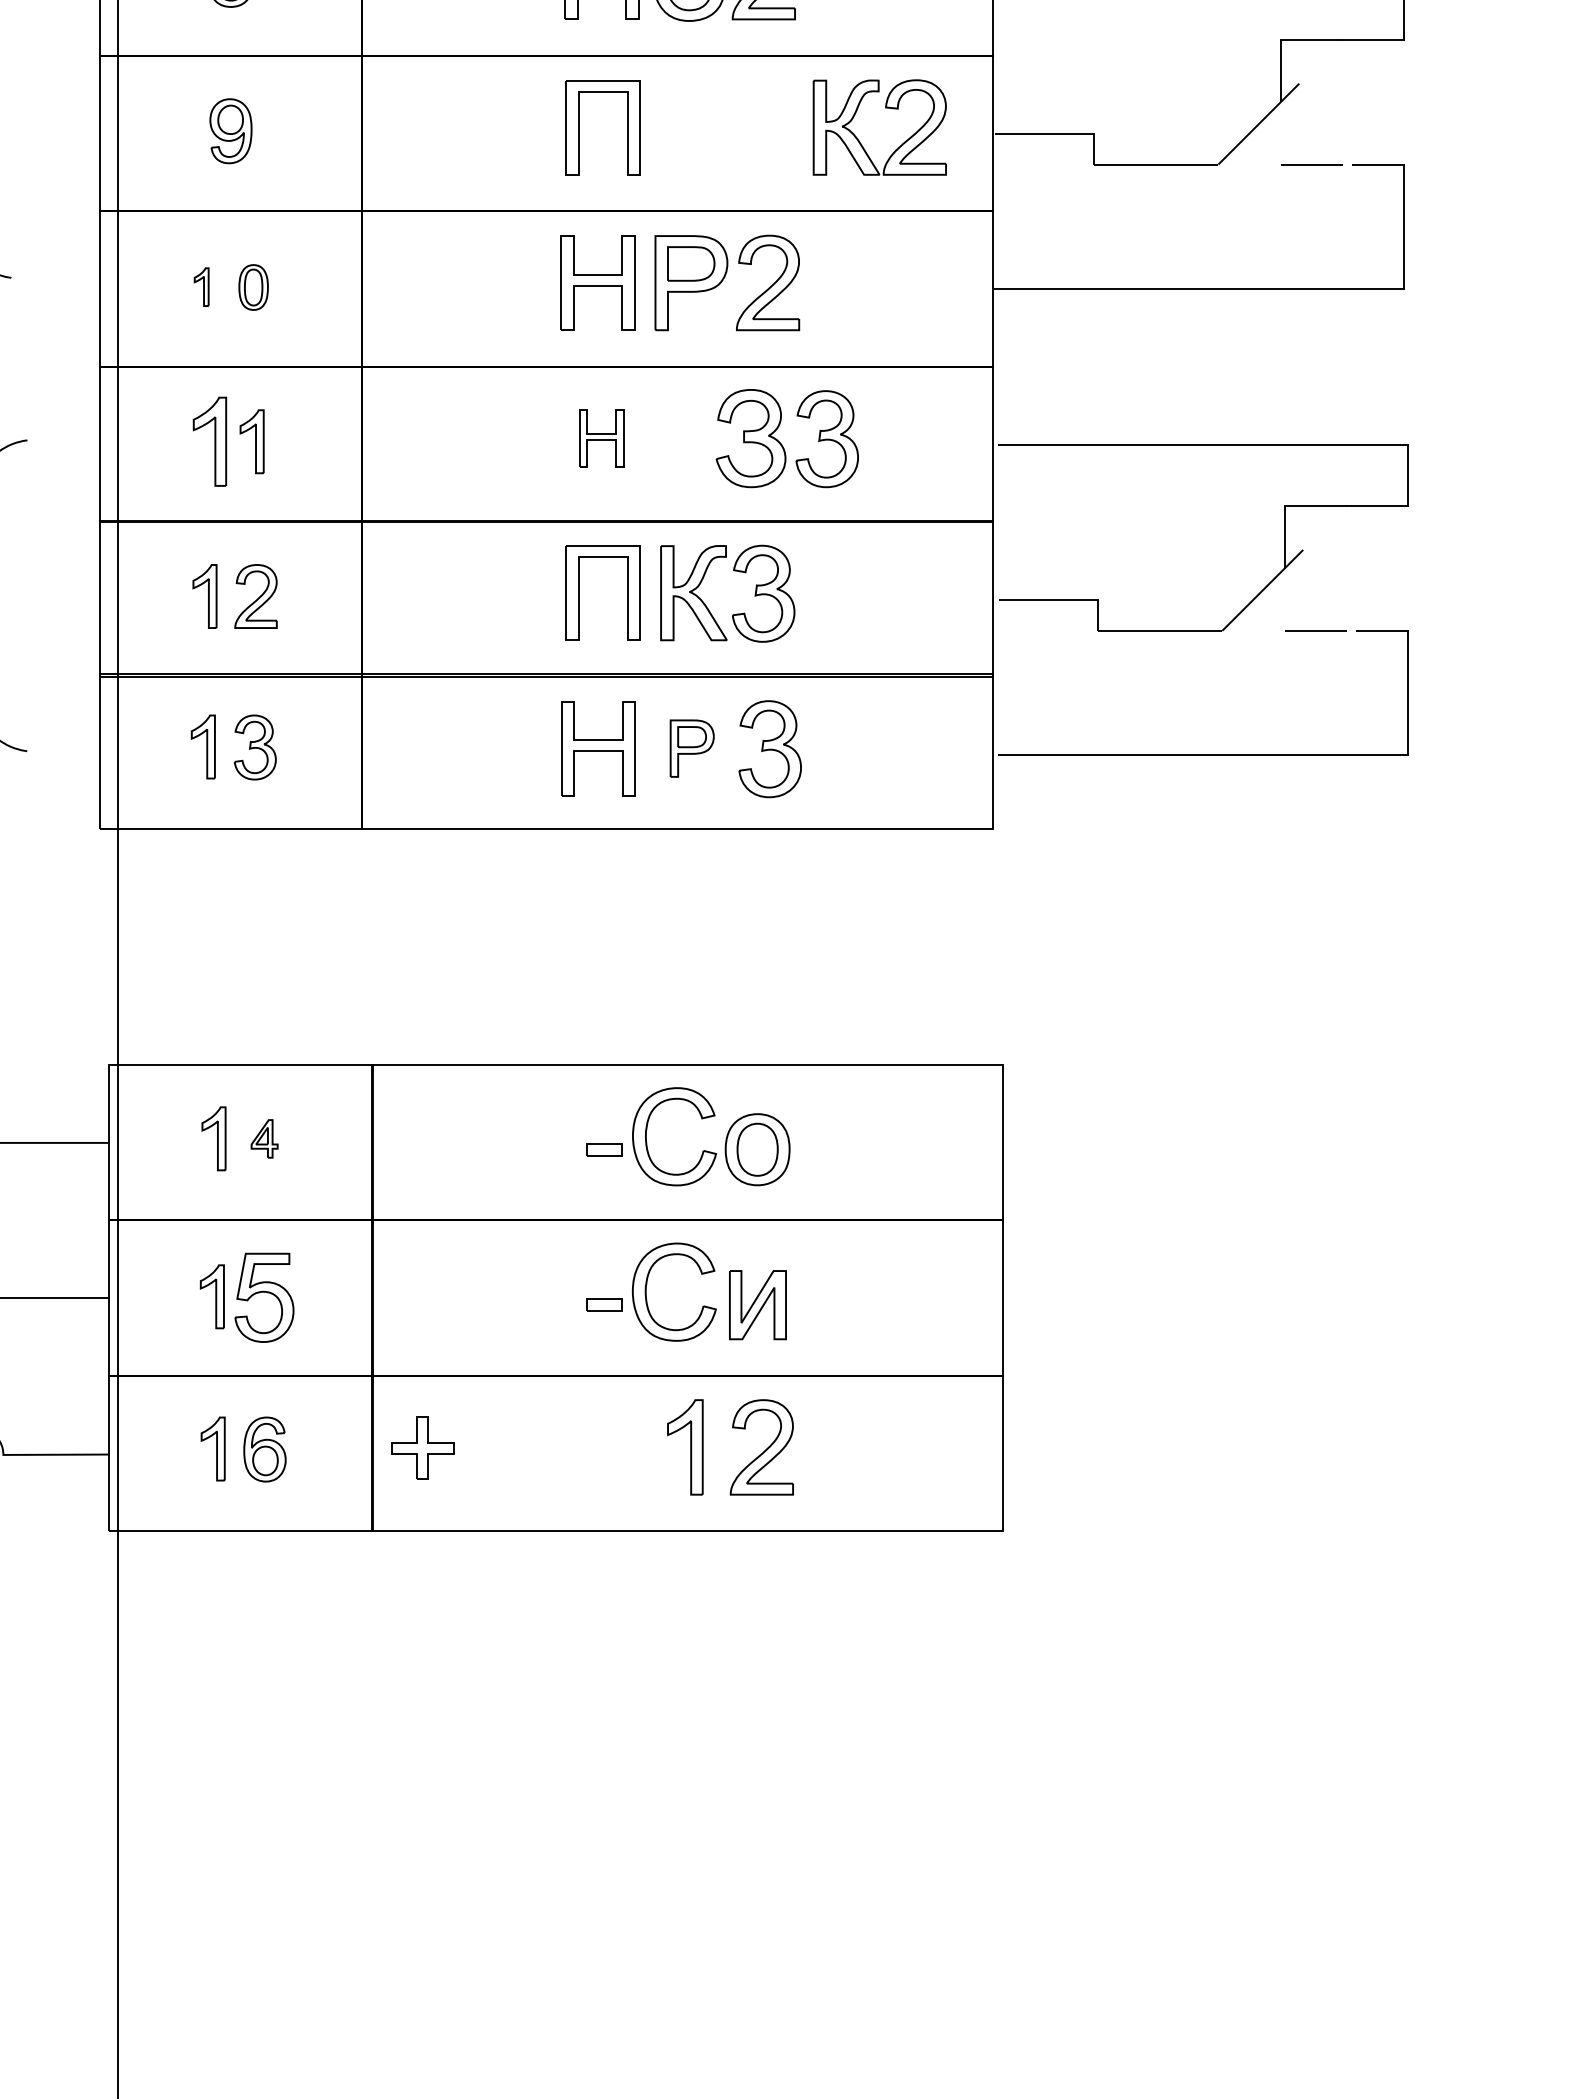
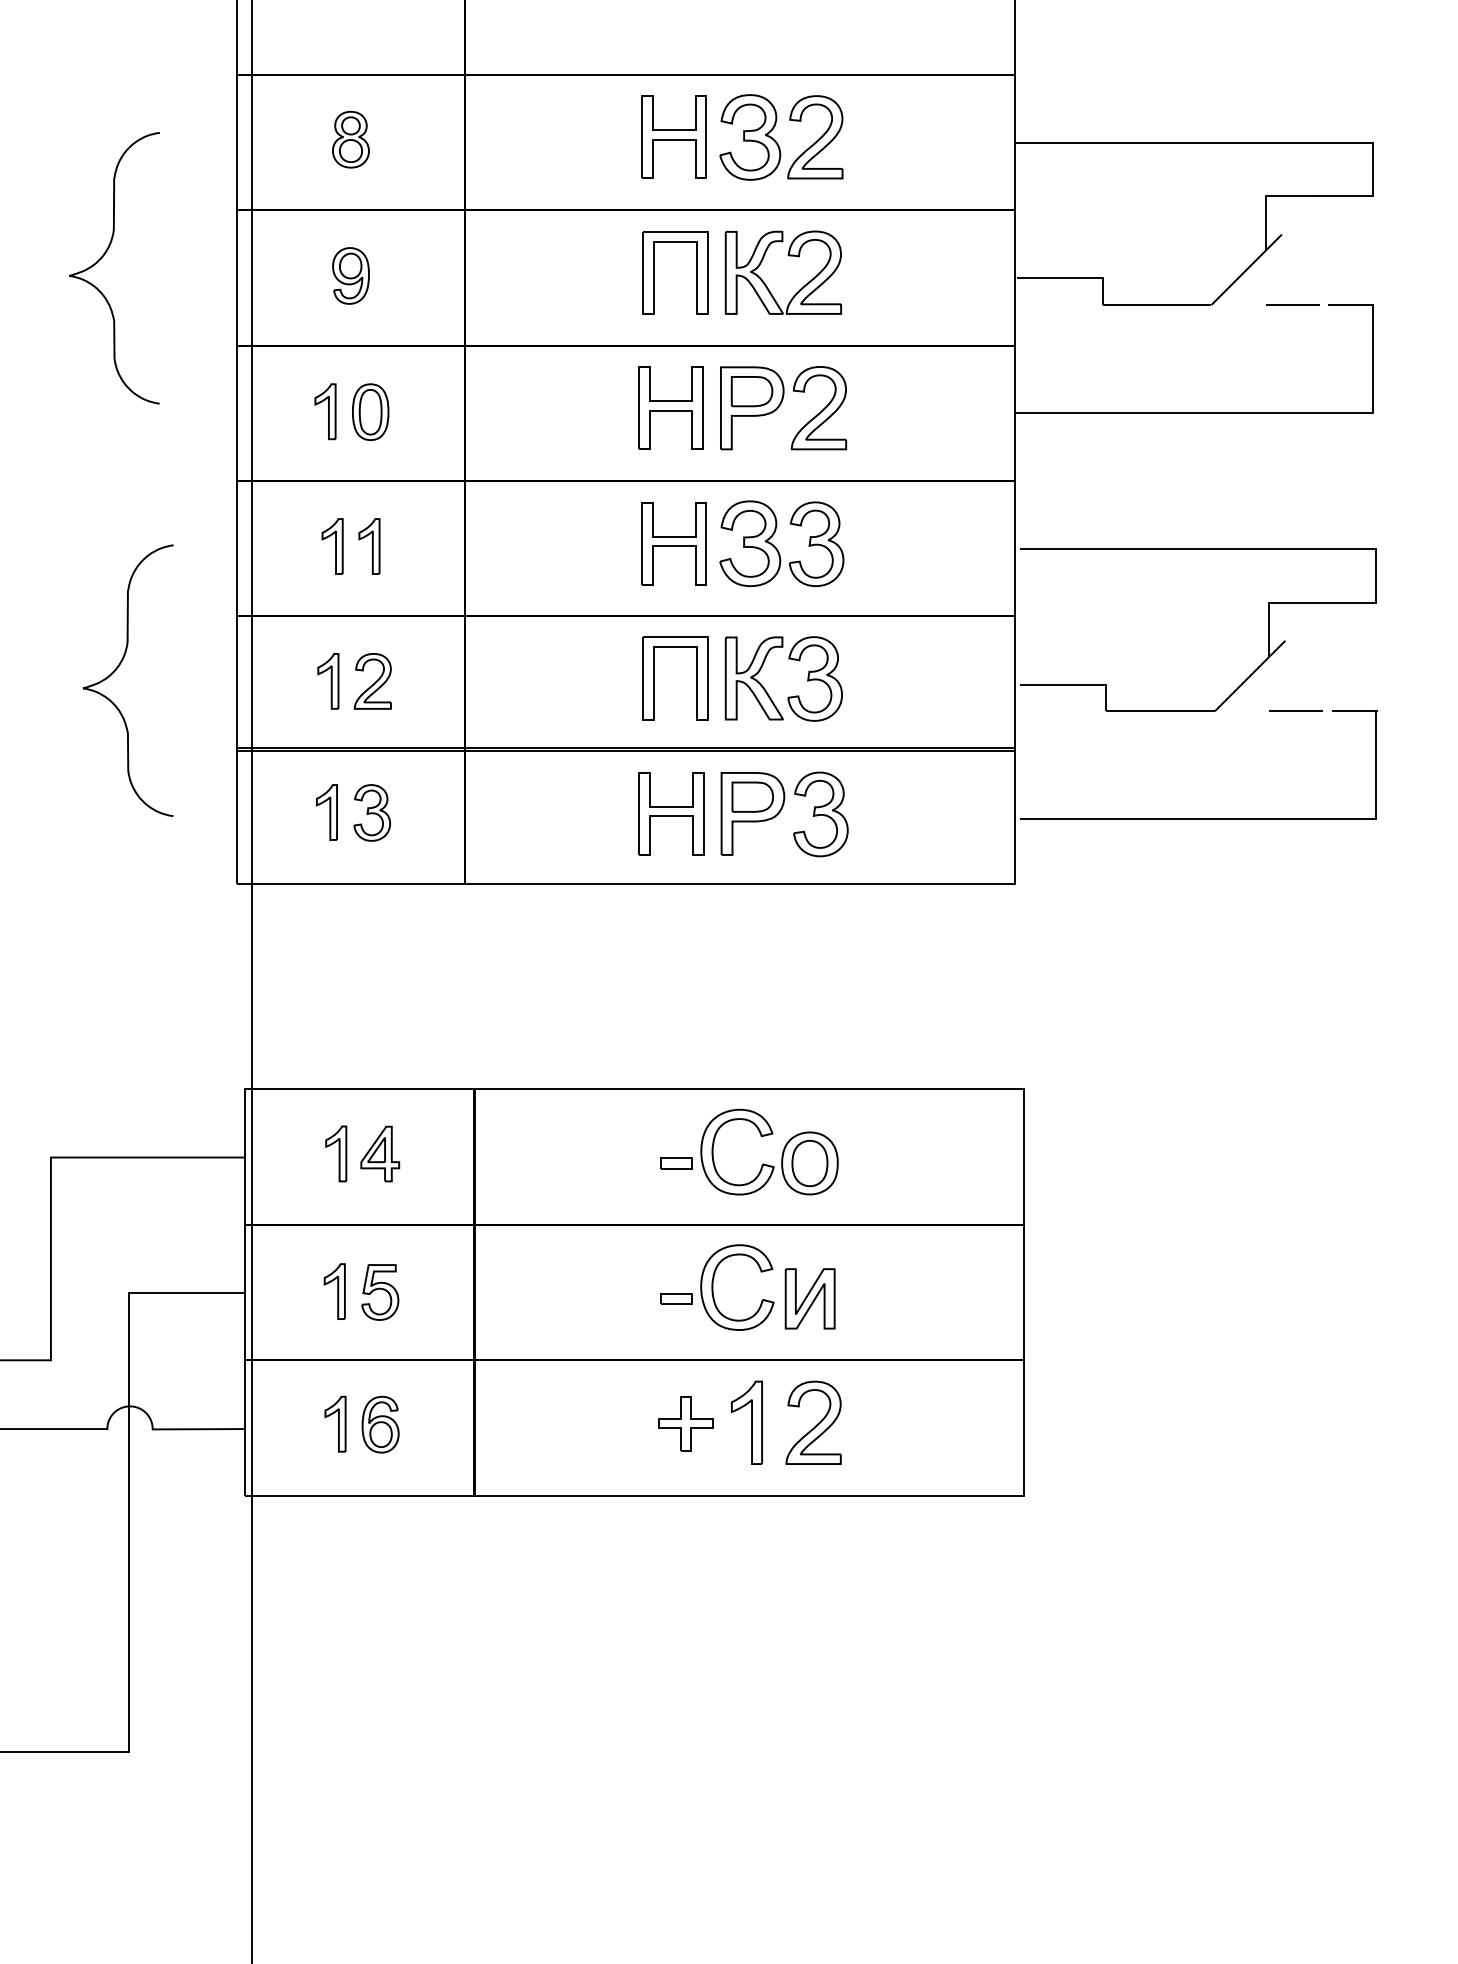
part: (885, 108) -> (788, 256), moved
part: (201, 286) -> (325, 411), size x1.67
part: (253, 286) -> (370, 411), size x1.43
part: (601, 438) -> (673, 543), size x1.67
part: (209, 441) -> (332, 546), size x0.71
part: (781, 442) -> (776, 547), moved
part: (691, 748) -> (752, 813), size x1.67
part: (264, 1138) -> (380, 1153), size x1.67
part: (264, 1297) -> (380, 1292), size x0.71
part: (422, 1448) -> (685, 1423), moved

